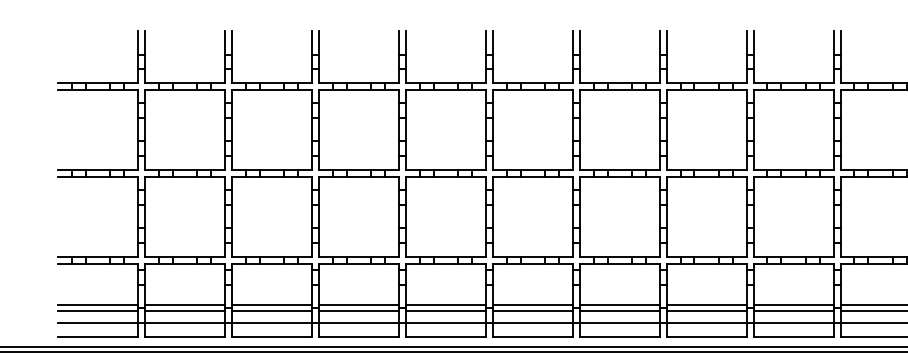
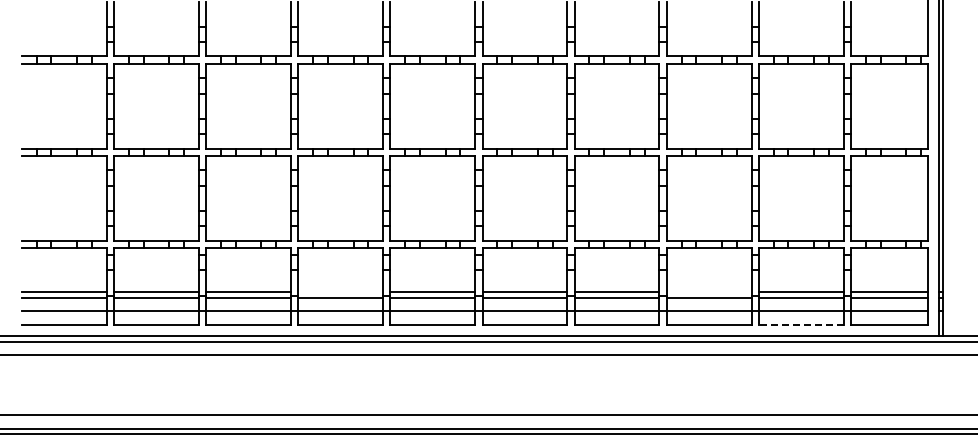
line: (358, 305) -> (340, 292), removed
line: (705, 305) -> (708, 292), removed
line: (792, 336) -> (800, 325), solid -> dashed

